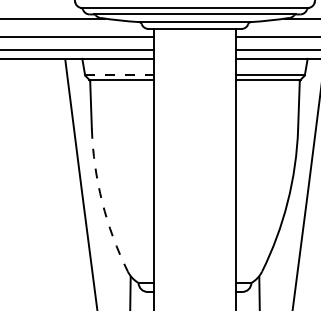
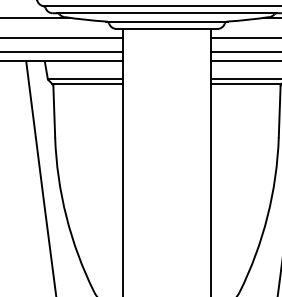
line: (119, 74) -> (85, 78), dashed -> solid
arc: (102, 202) -> (66, 217), dashed -> solid

